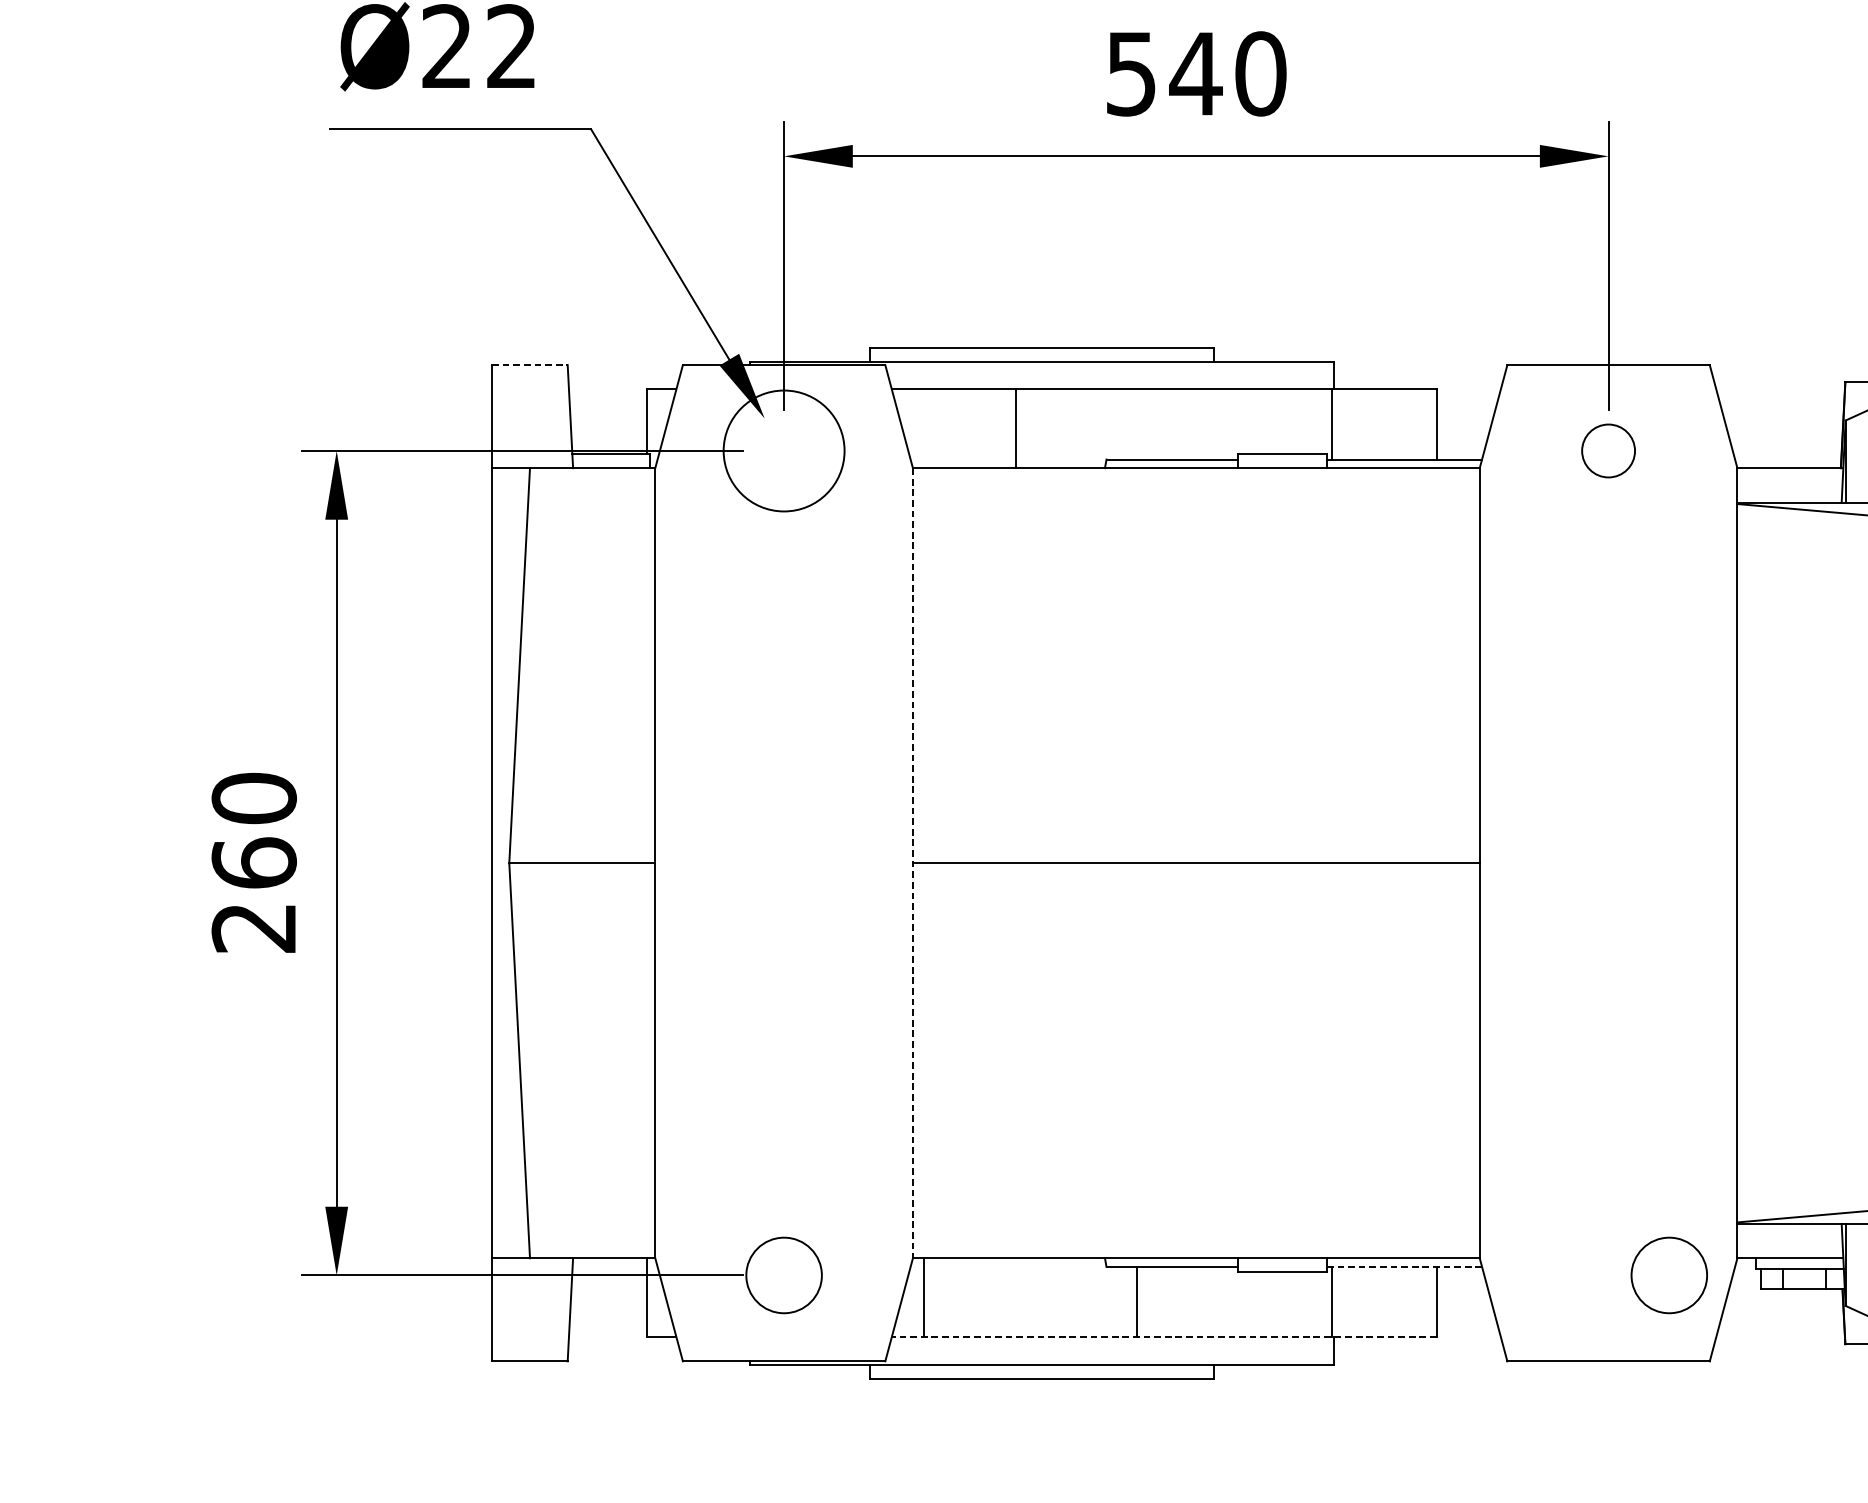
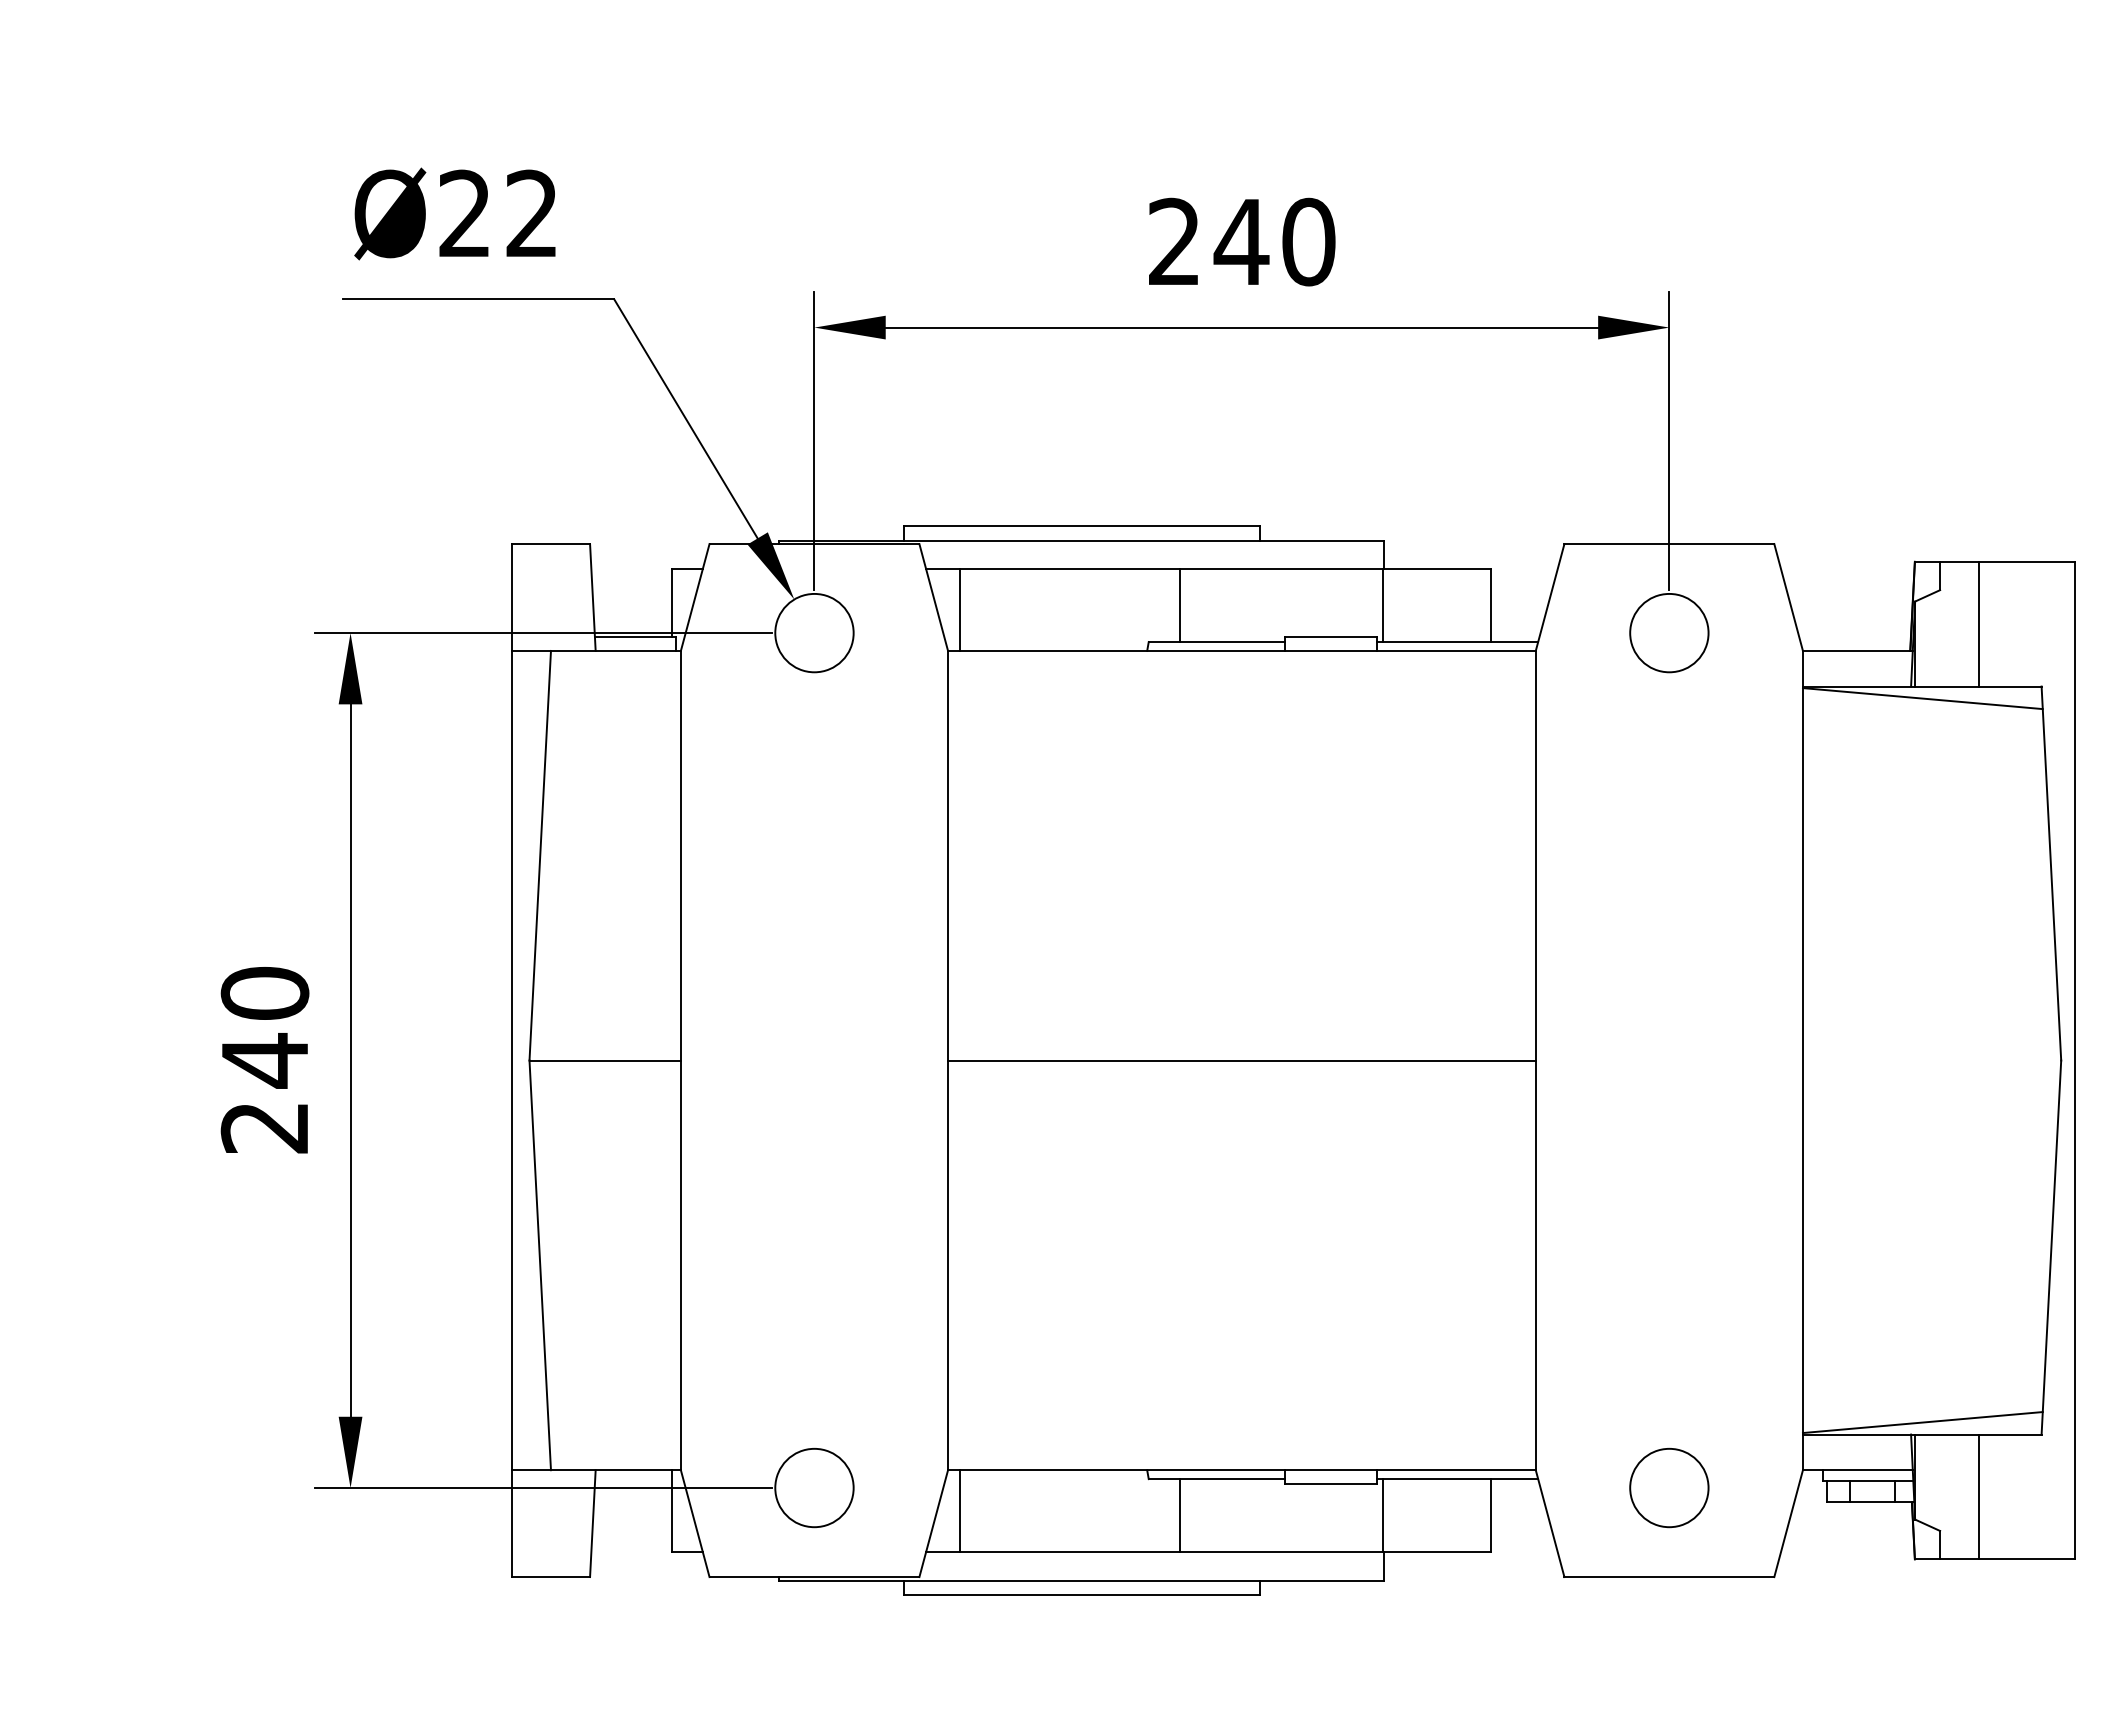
text: (1131, 73) -> (1174, 241), 540 -> 240
line: (530, 365) -> (551, 544), dashed -> solid
line: (1136, 424) -> (1179, 605), added
line: (1015, 428) -> (959, 609), moved
circle: (784, 450) -> (814, 632), size x0.62
circle: (1608, 450) -> (1669, 632), size x1.43
text: (253, 863) -> (264, 1060), 260 -> 240
line: (913, 863) -> (948, 1060), dashed -> solid
line: (1405, 1267) -> (1458, 1479), dashed -> solid
circle: (1669, 1274) -> (1669, 1487), moved
line: (1164, 1337) -> (1208, 1552), dashed -> solid

